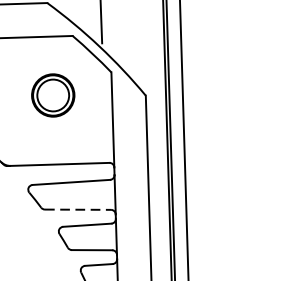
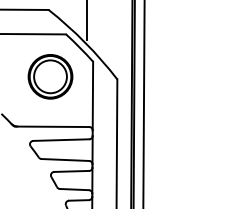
part: (53, 94) -> (50, 76), size x1.43
line: (78, 210) -> (65, 160), dashed -> solid

